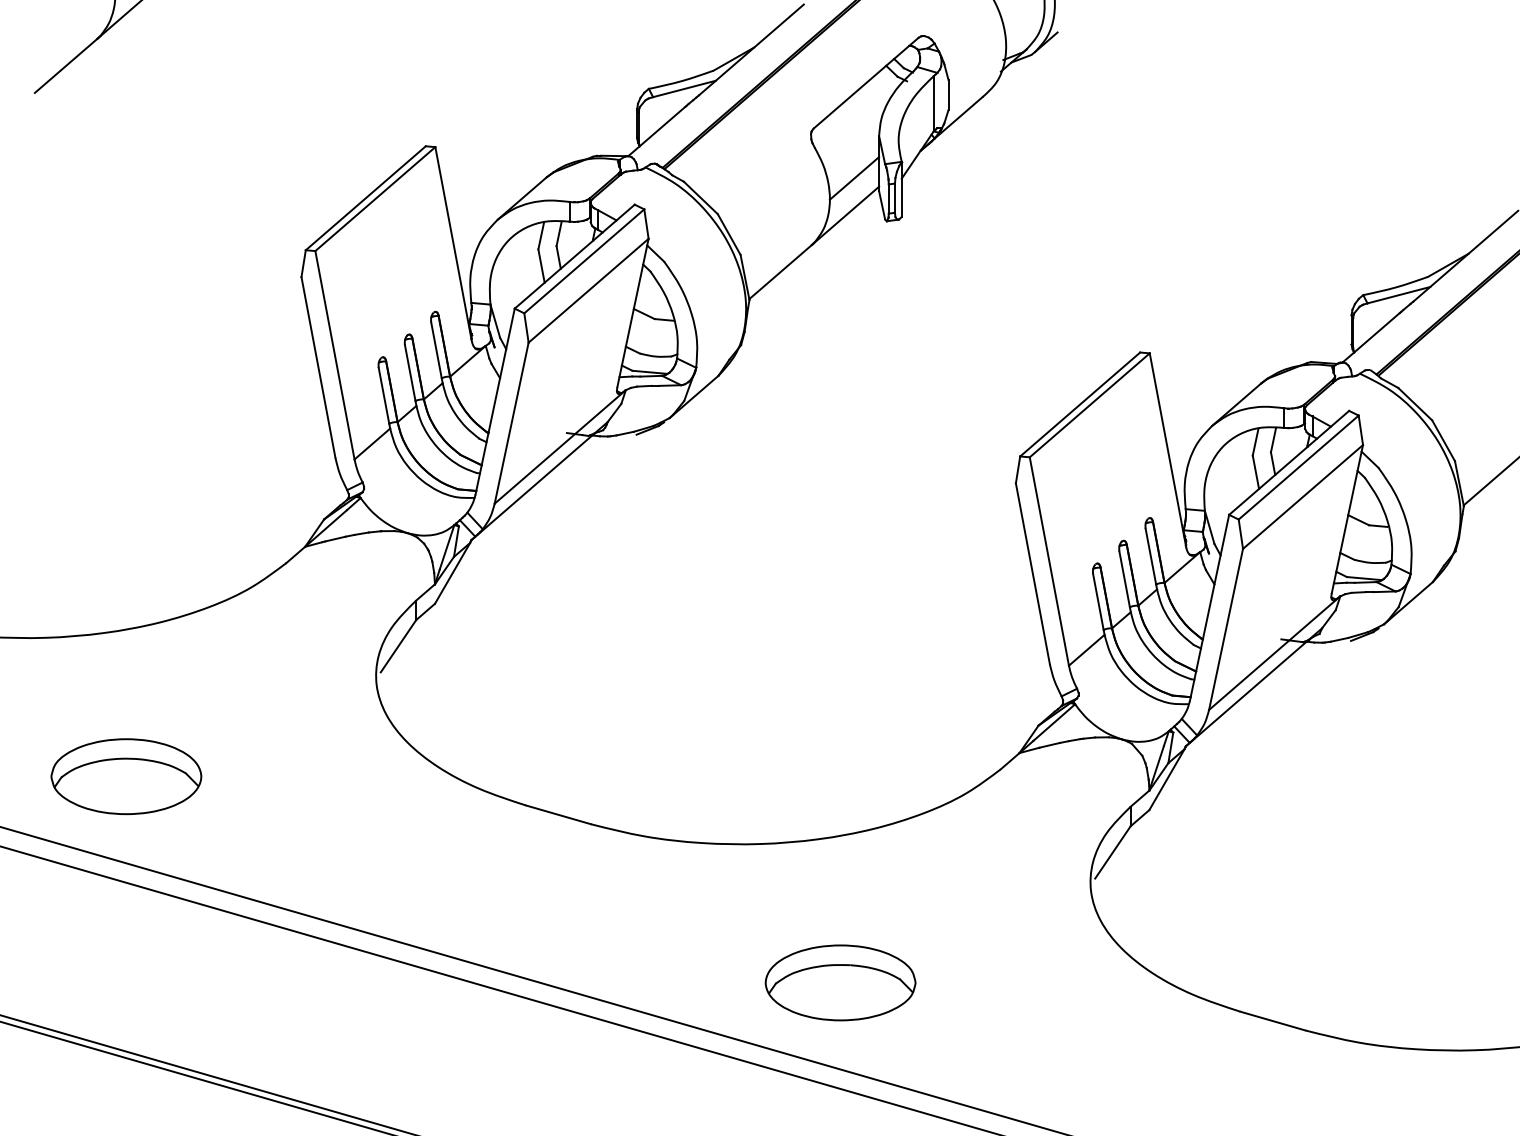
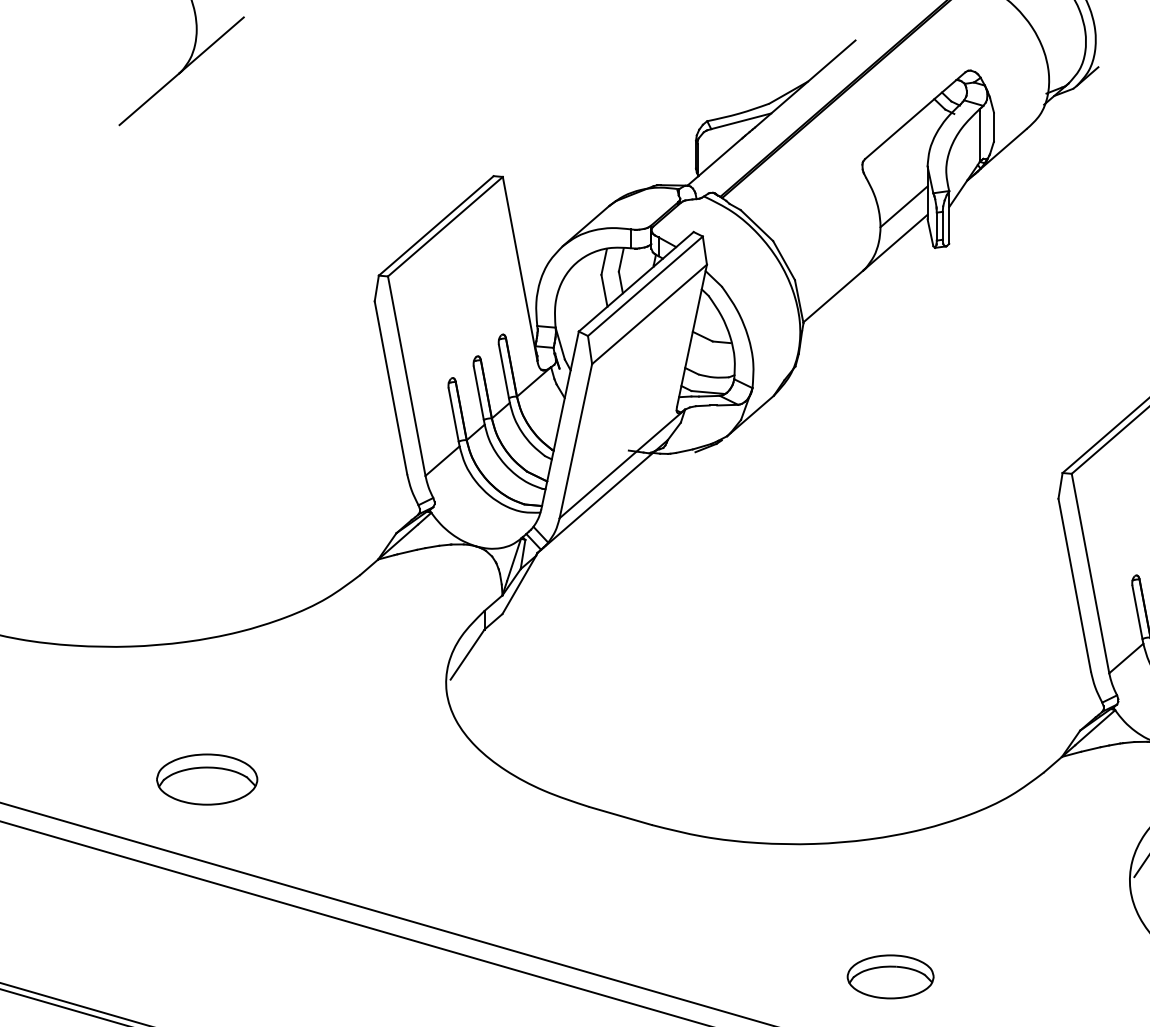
part: (126, 776) -> (207, 779), size x0.7
part: (840, 982) -> (890, 976), size x0.6

